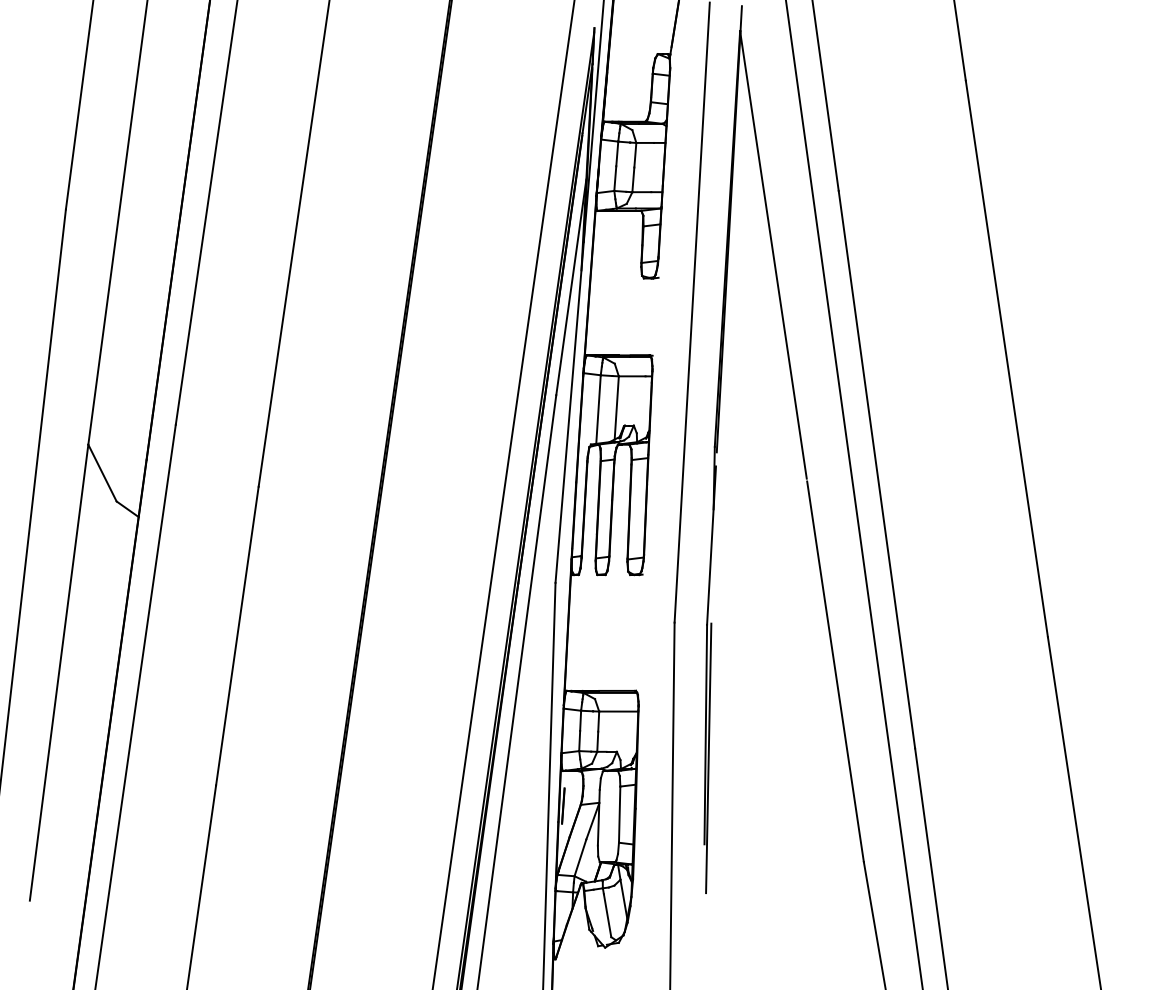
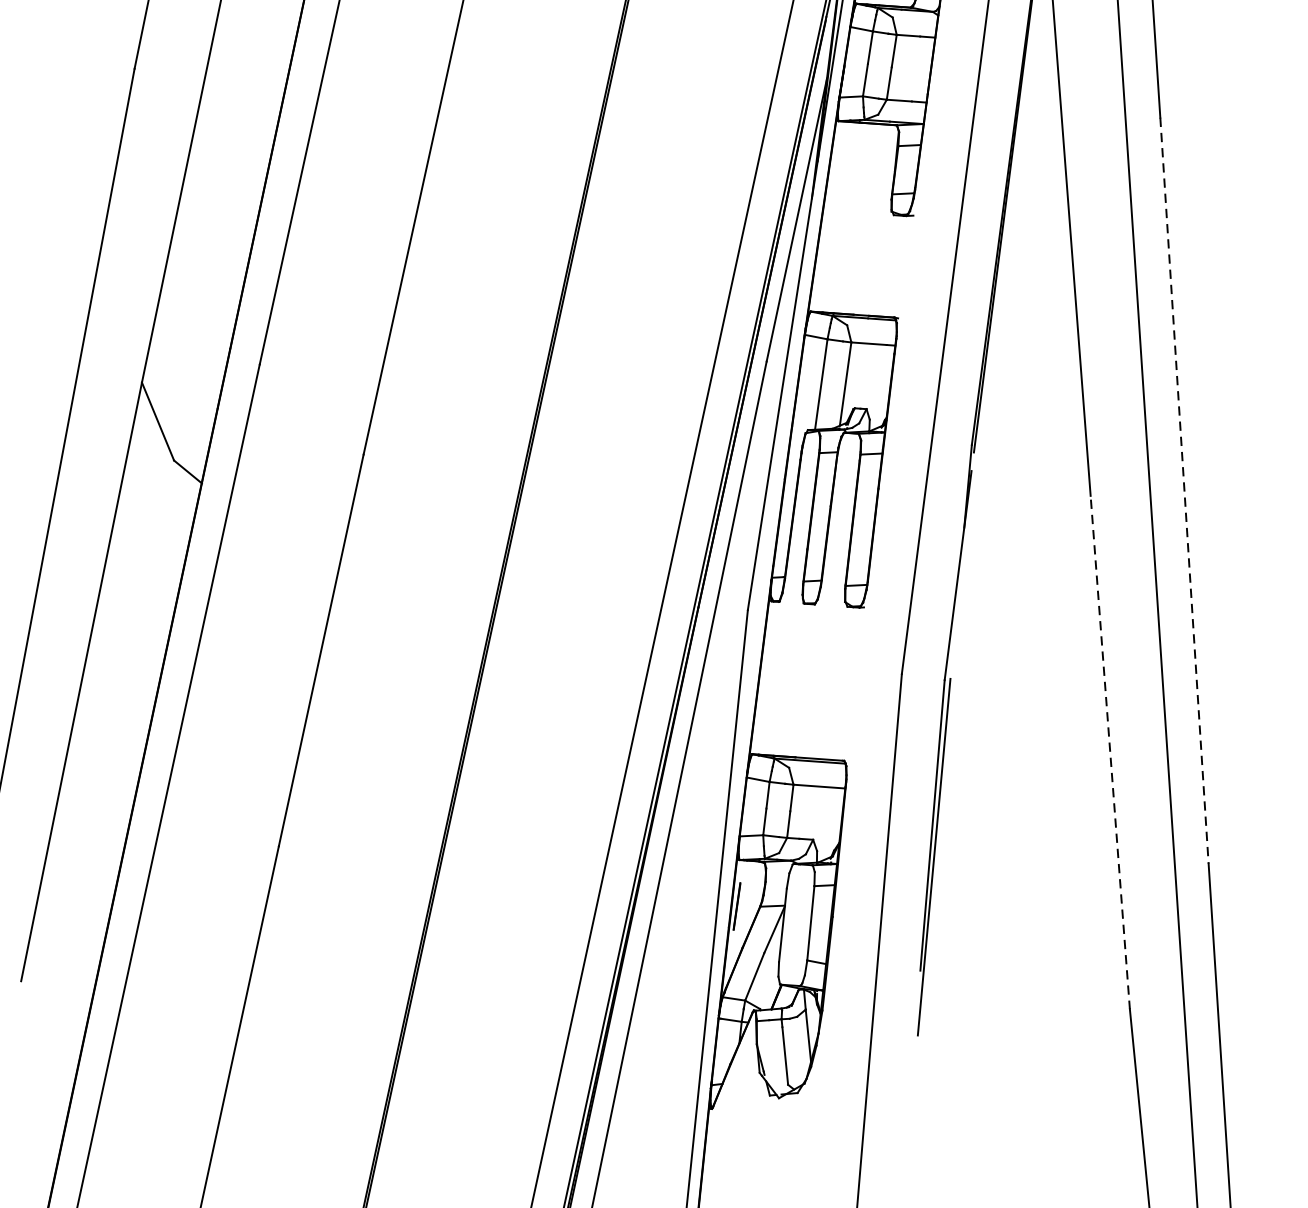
line: (877, 470) -> (1185, 491), solid -> dashed
line: (835, 672) -> (1110, 755), solid -> dashed

